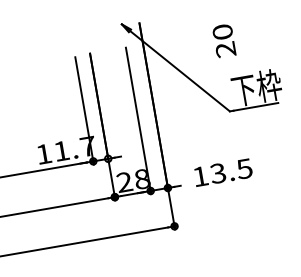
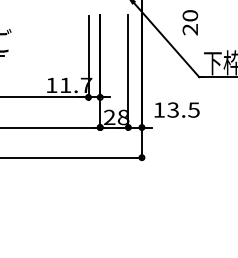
text: (224, 40) -> (190, 22), moved
text: (222, 172) -> (176, 109), moved

